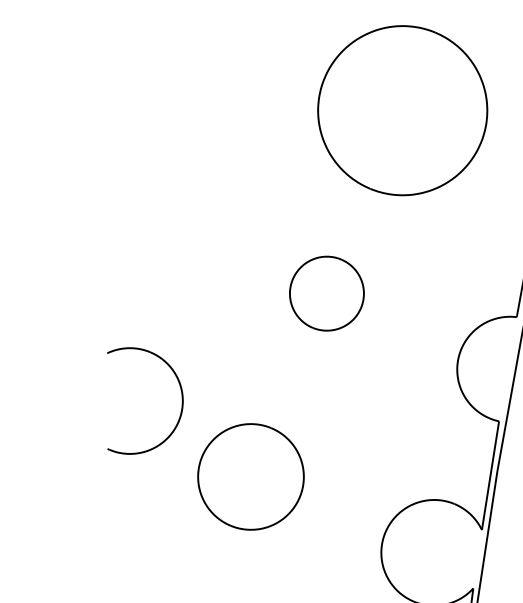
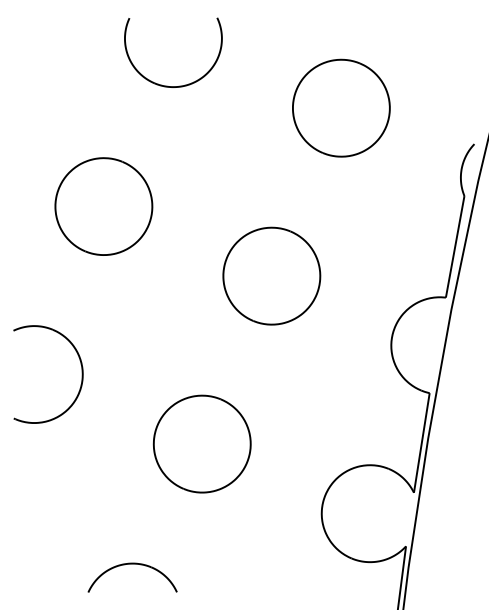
part: (213, 85) -> (167, 85), added
part: (402, 109) -> (341, 107), size x0.62
part: (143, 217) -> (103, 206), added
part: (326, 293) -> (271, 275), size x1.43
part: (181, 401) -> (81, 374), moved

